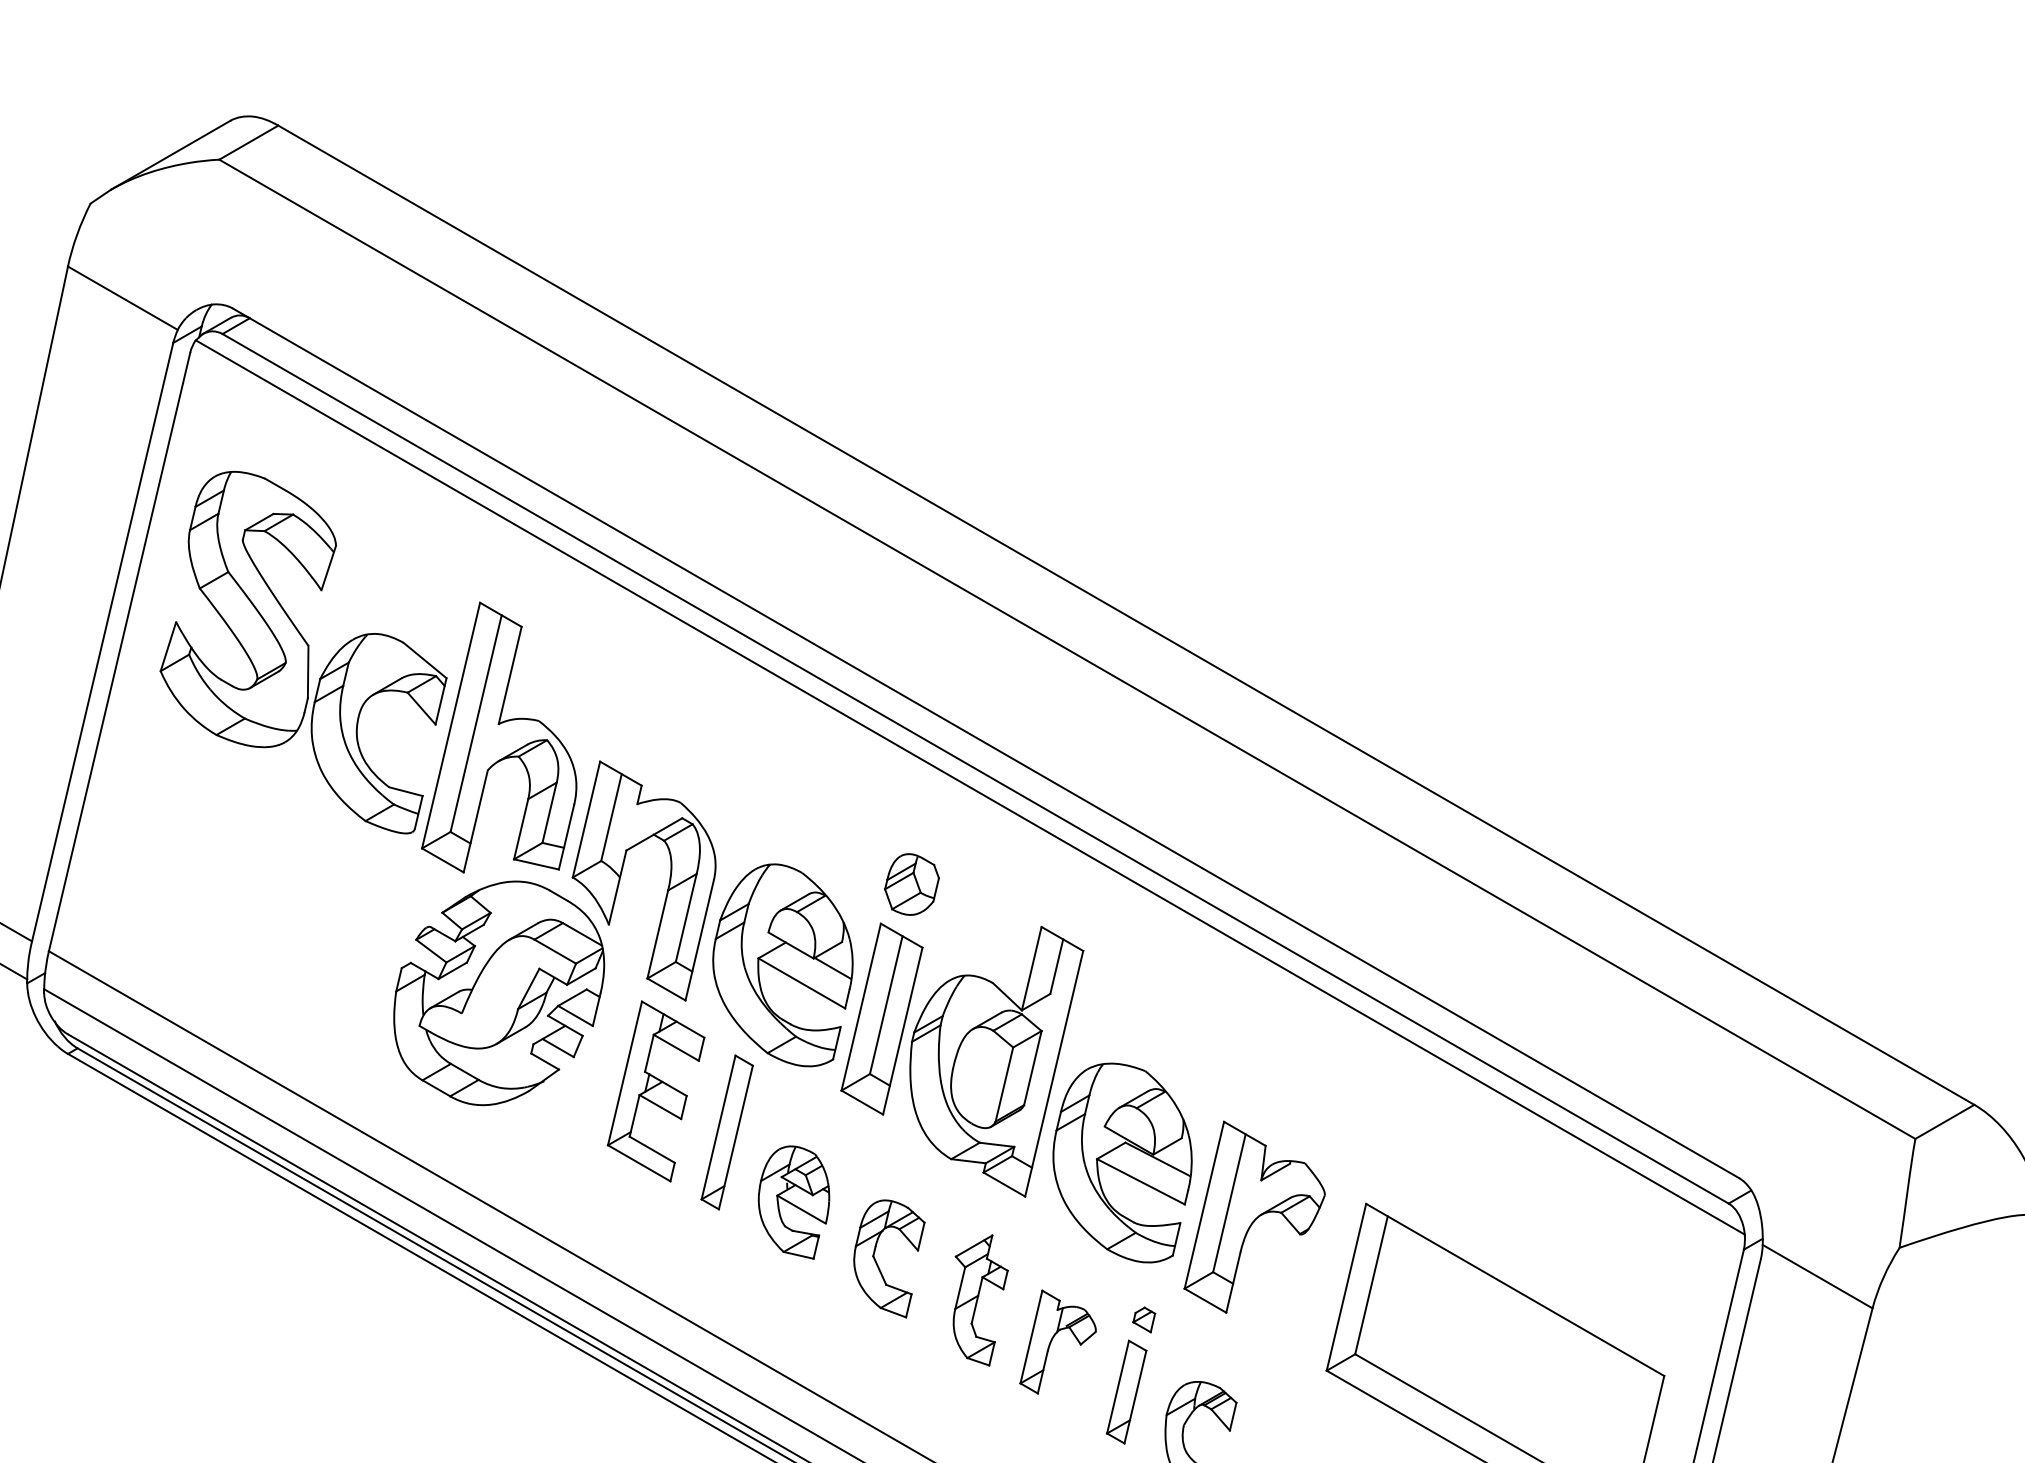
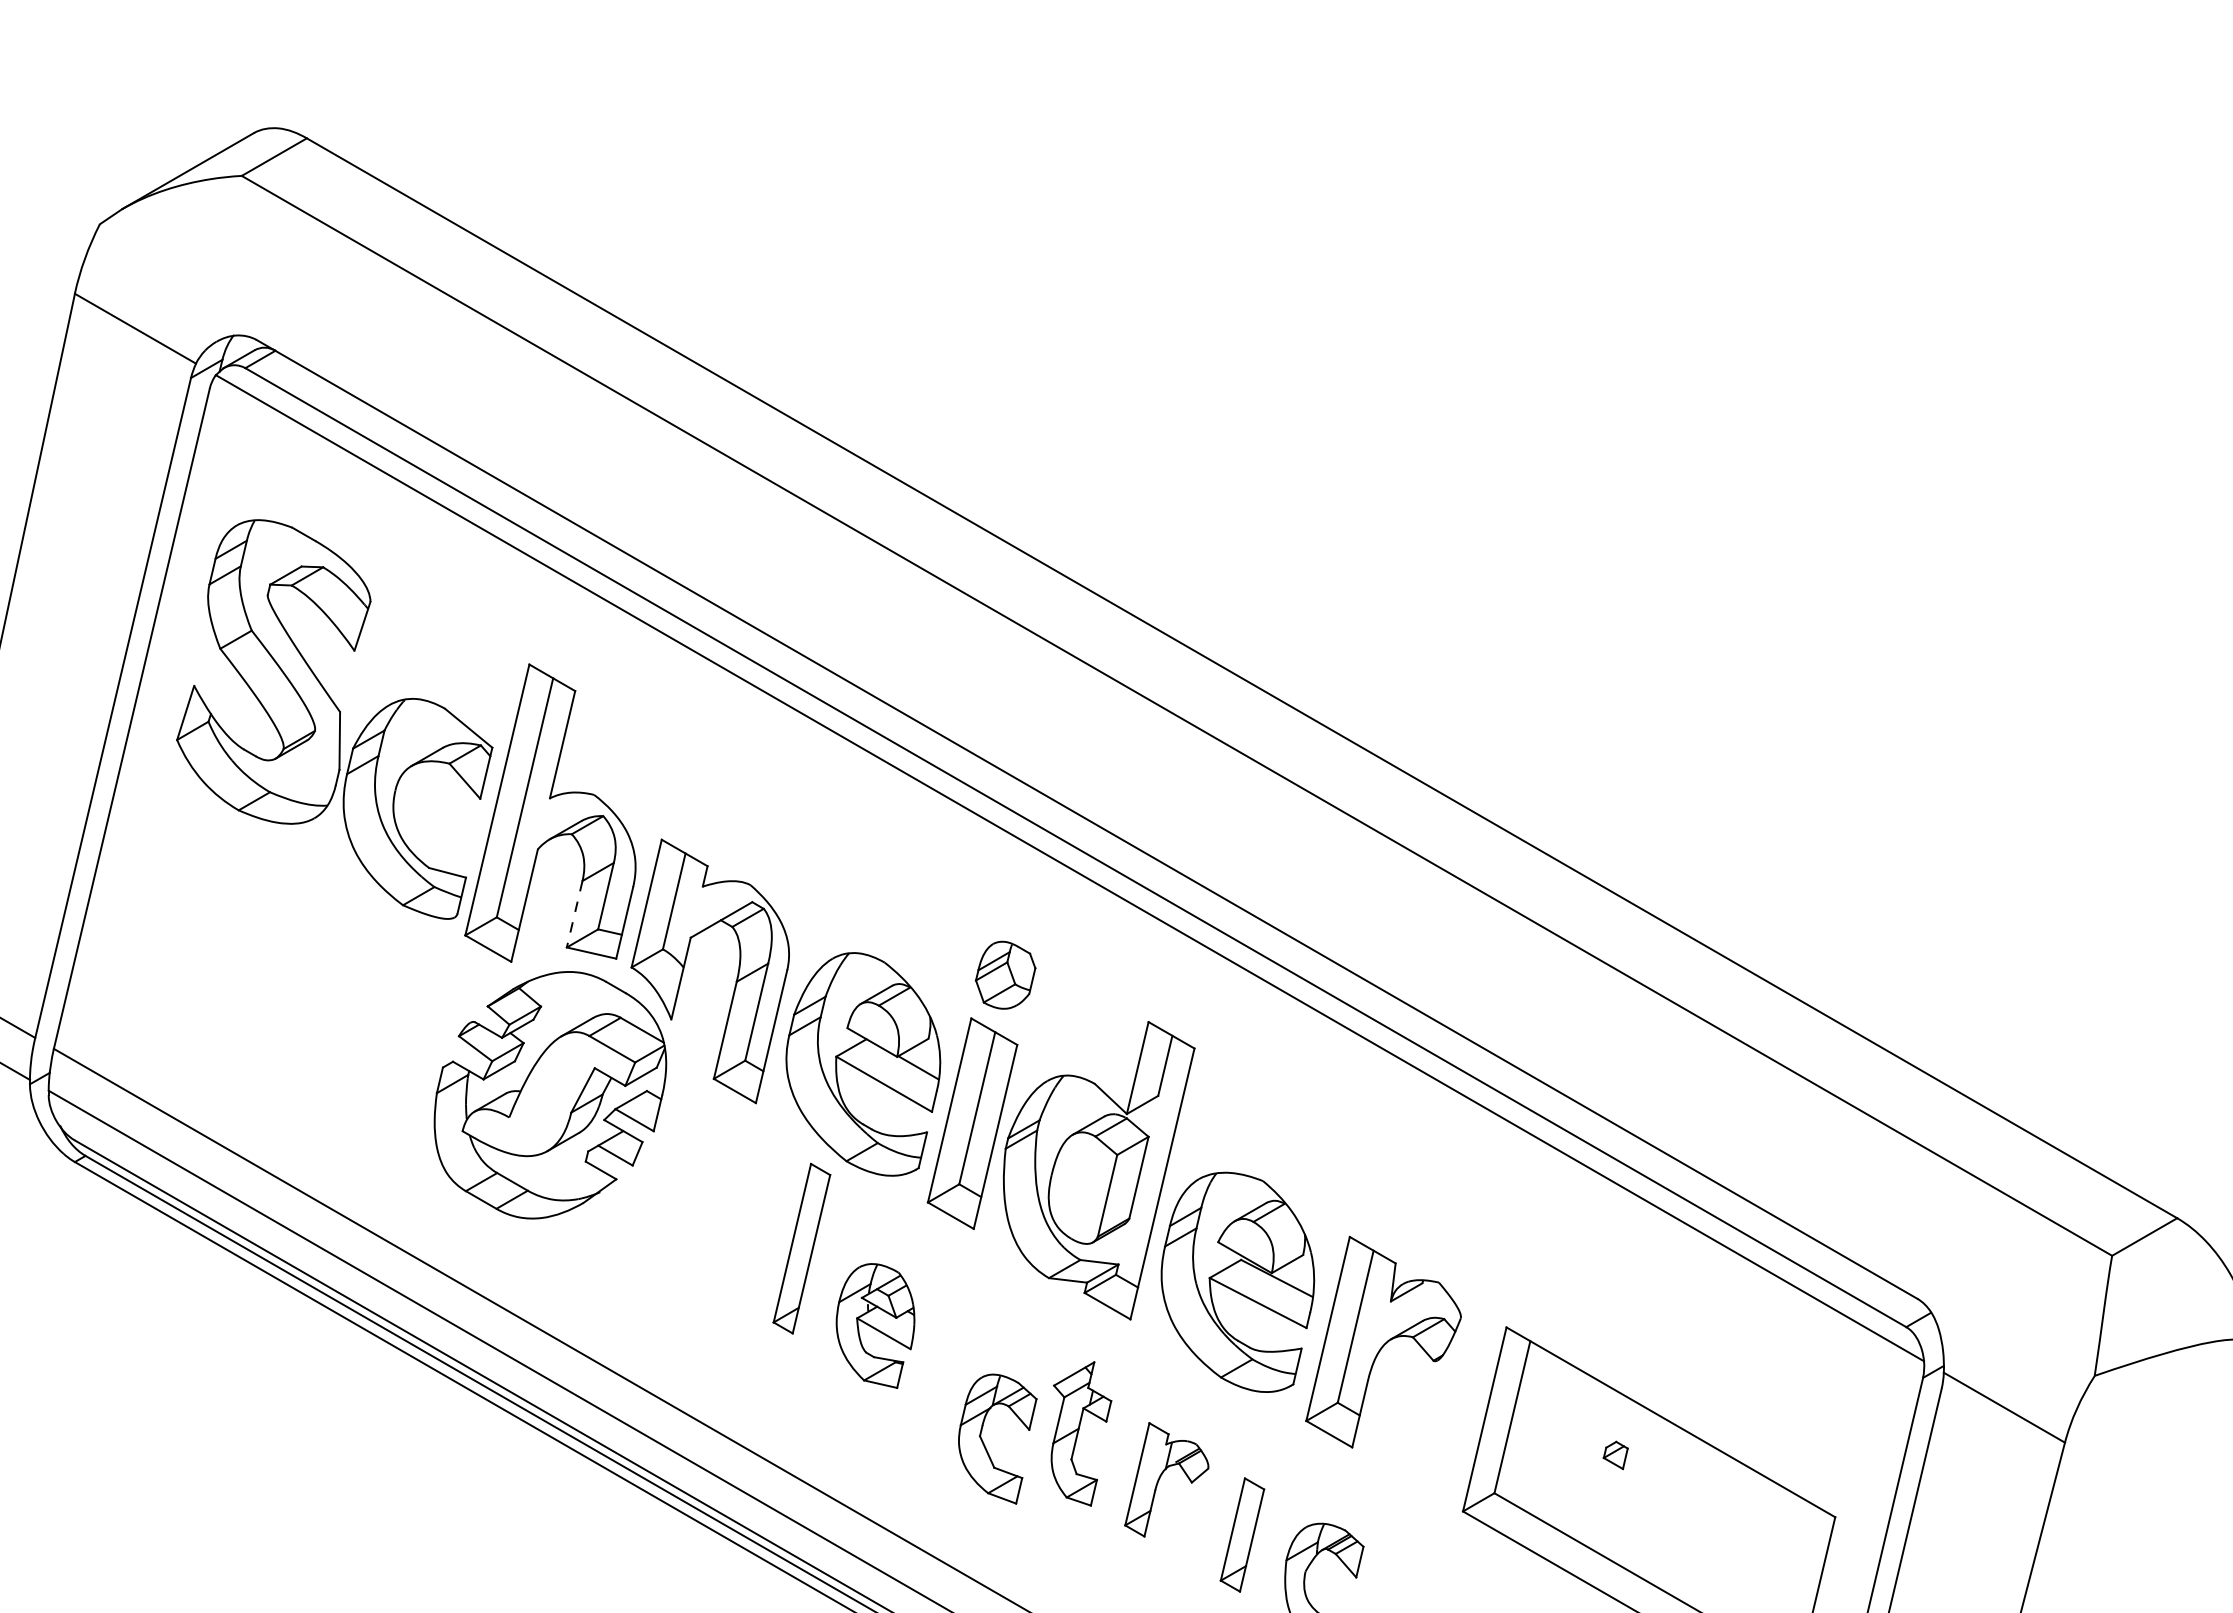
line: (521, 829) -> (574, 914), solid -> dashed
part: (656, 1091) -> (723, 1203), removed
part: (878, 1264) -> (985, 1445), moved
part: (1143, 1320) -> (1615, 1455), moved

